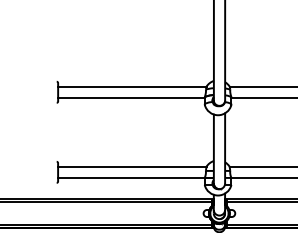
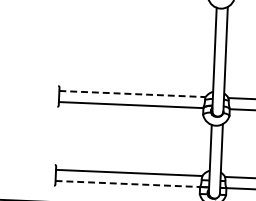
line: (132, 86) -> (132, 93), solid -> dashed
line: (131, 177) -> (127, 183), solid -> dashed

